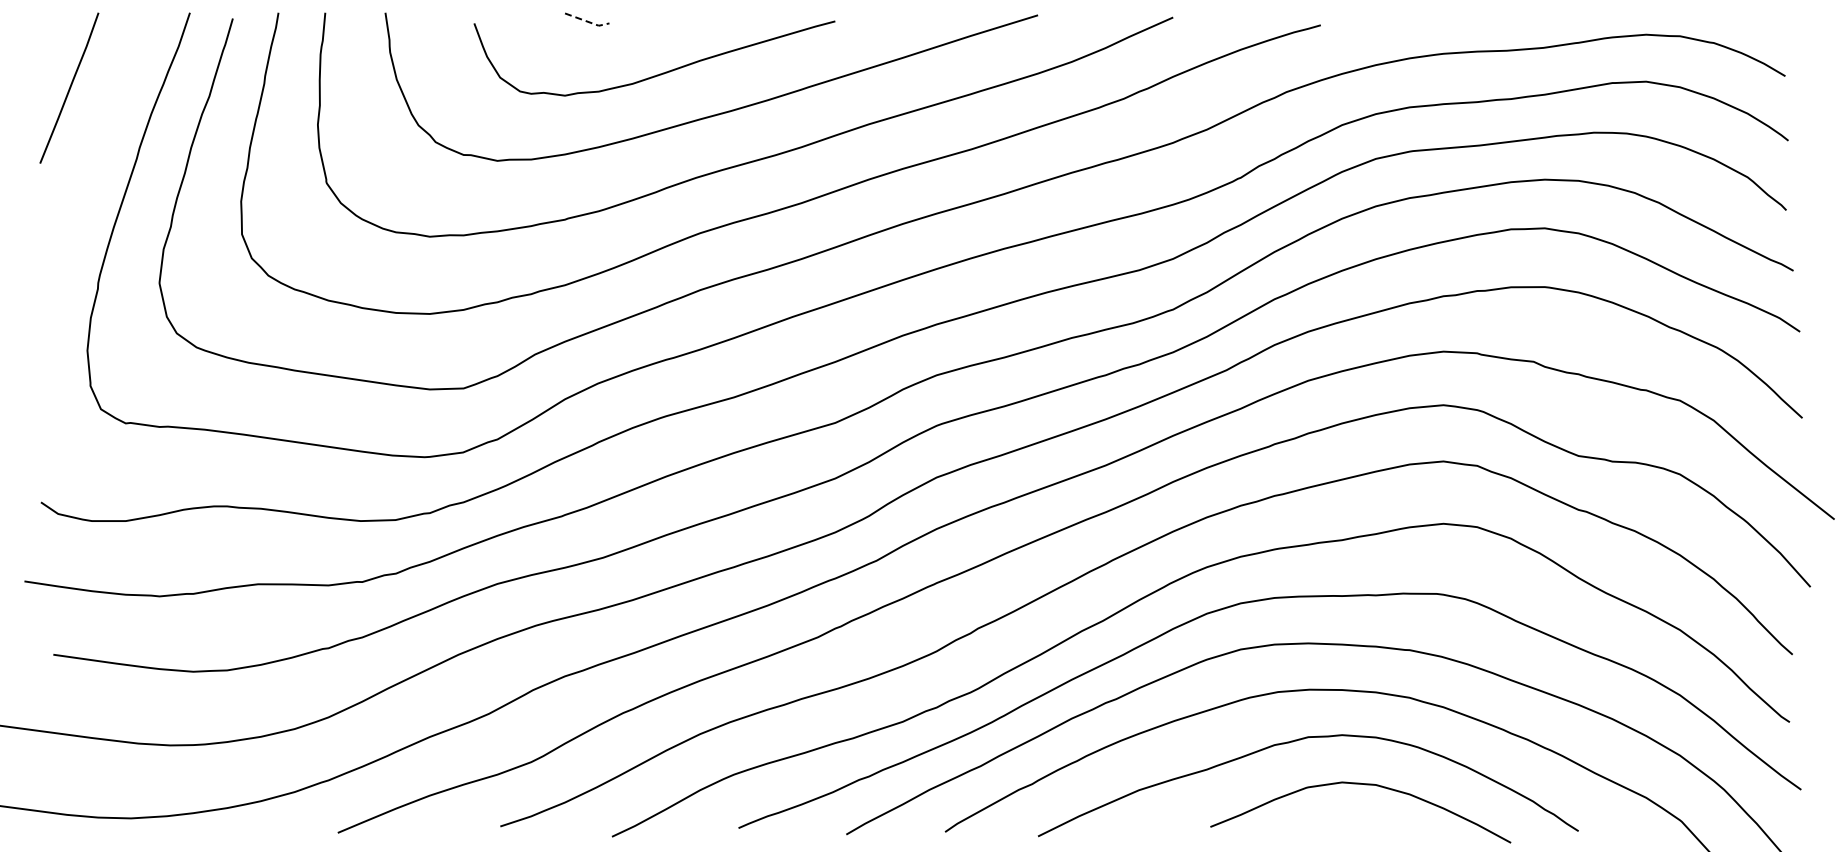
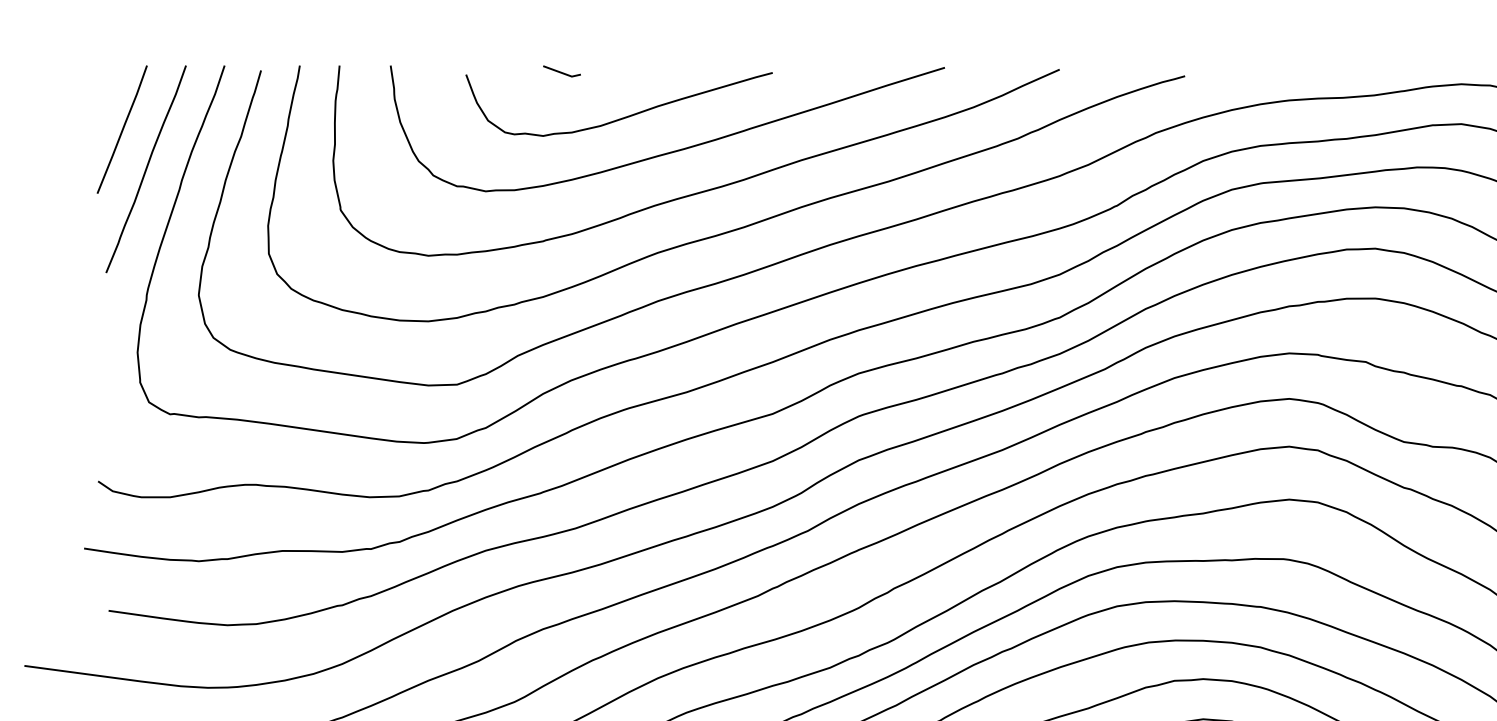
line: (587, 21) -> (562, 72), dashed -> solid
curve: (97, 134) -> (146, 168), added

